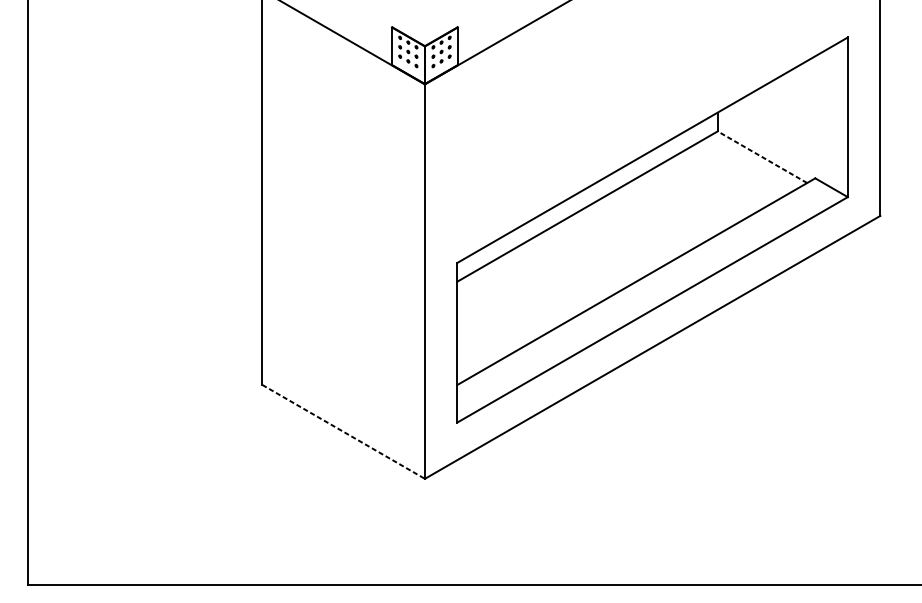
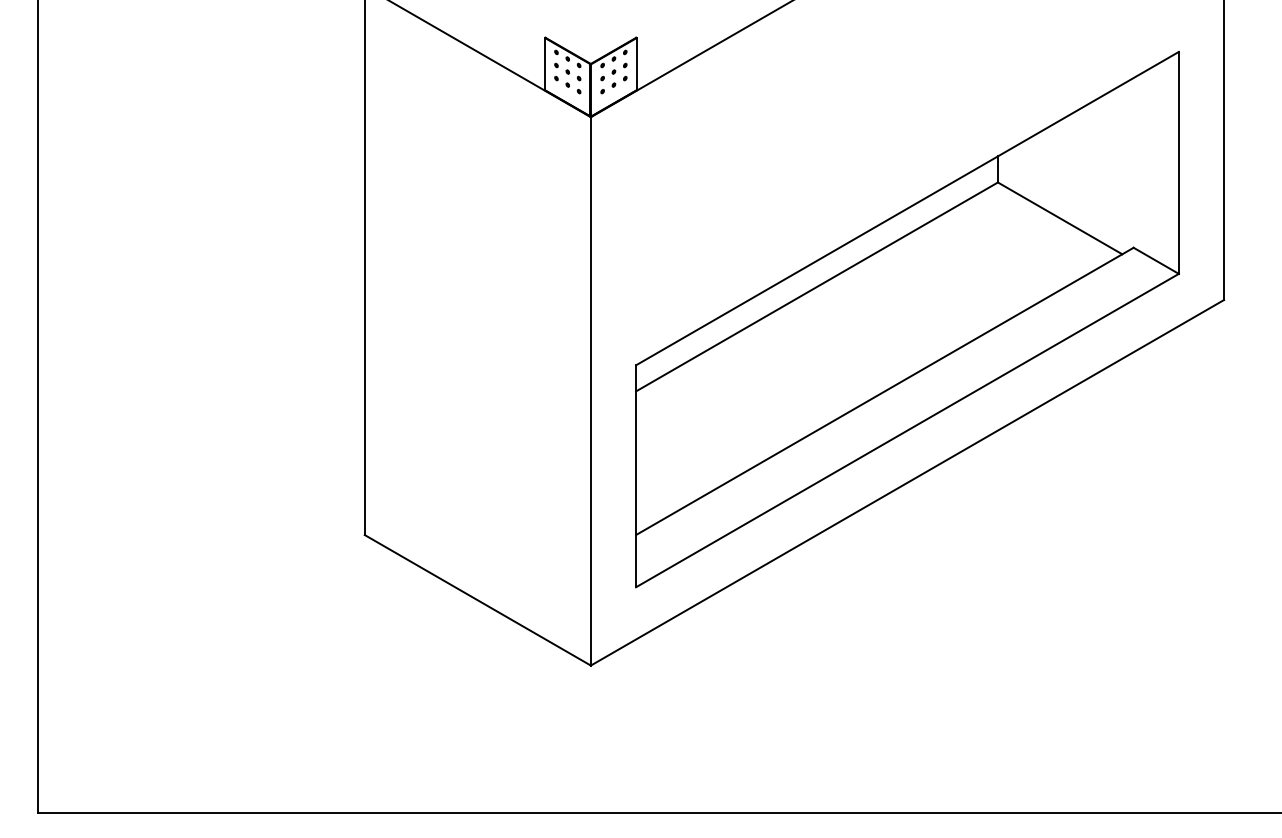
line: (762, 157) -> (1060, 218), dashed -> solid
line: (343, 432) -> (477, 600), dashed -> solid

